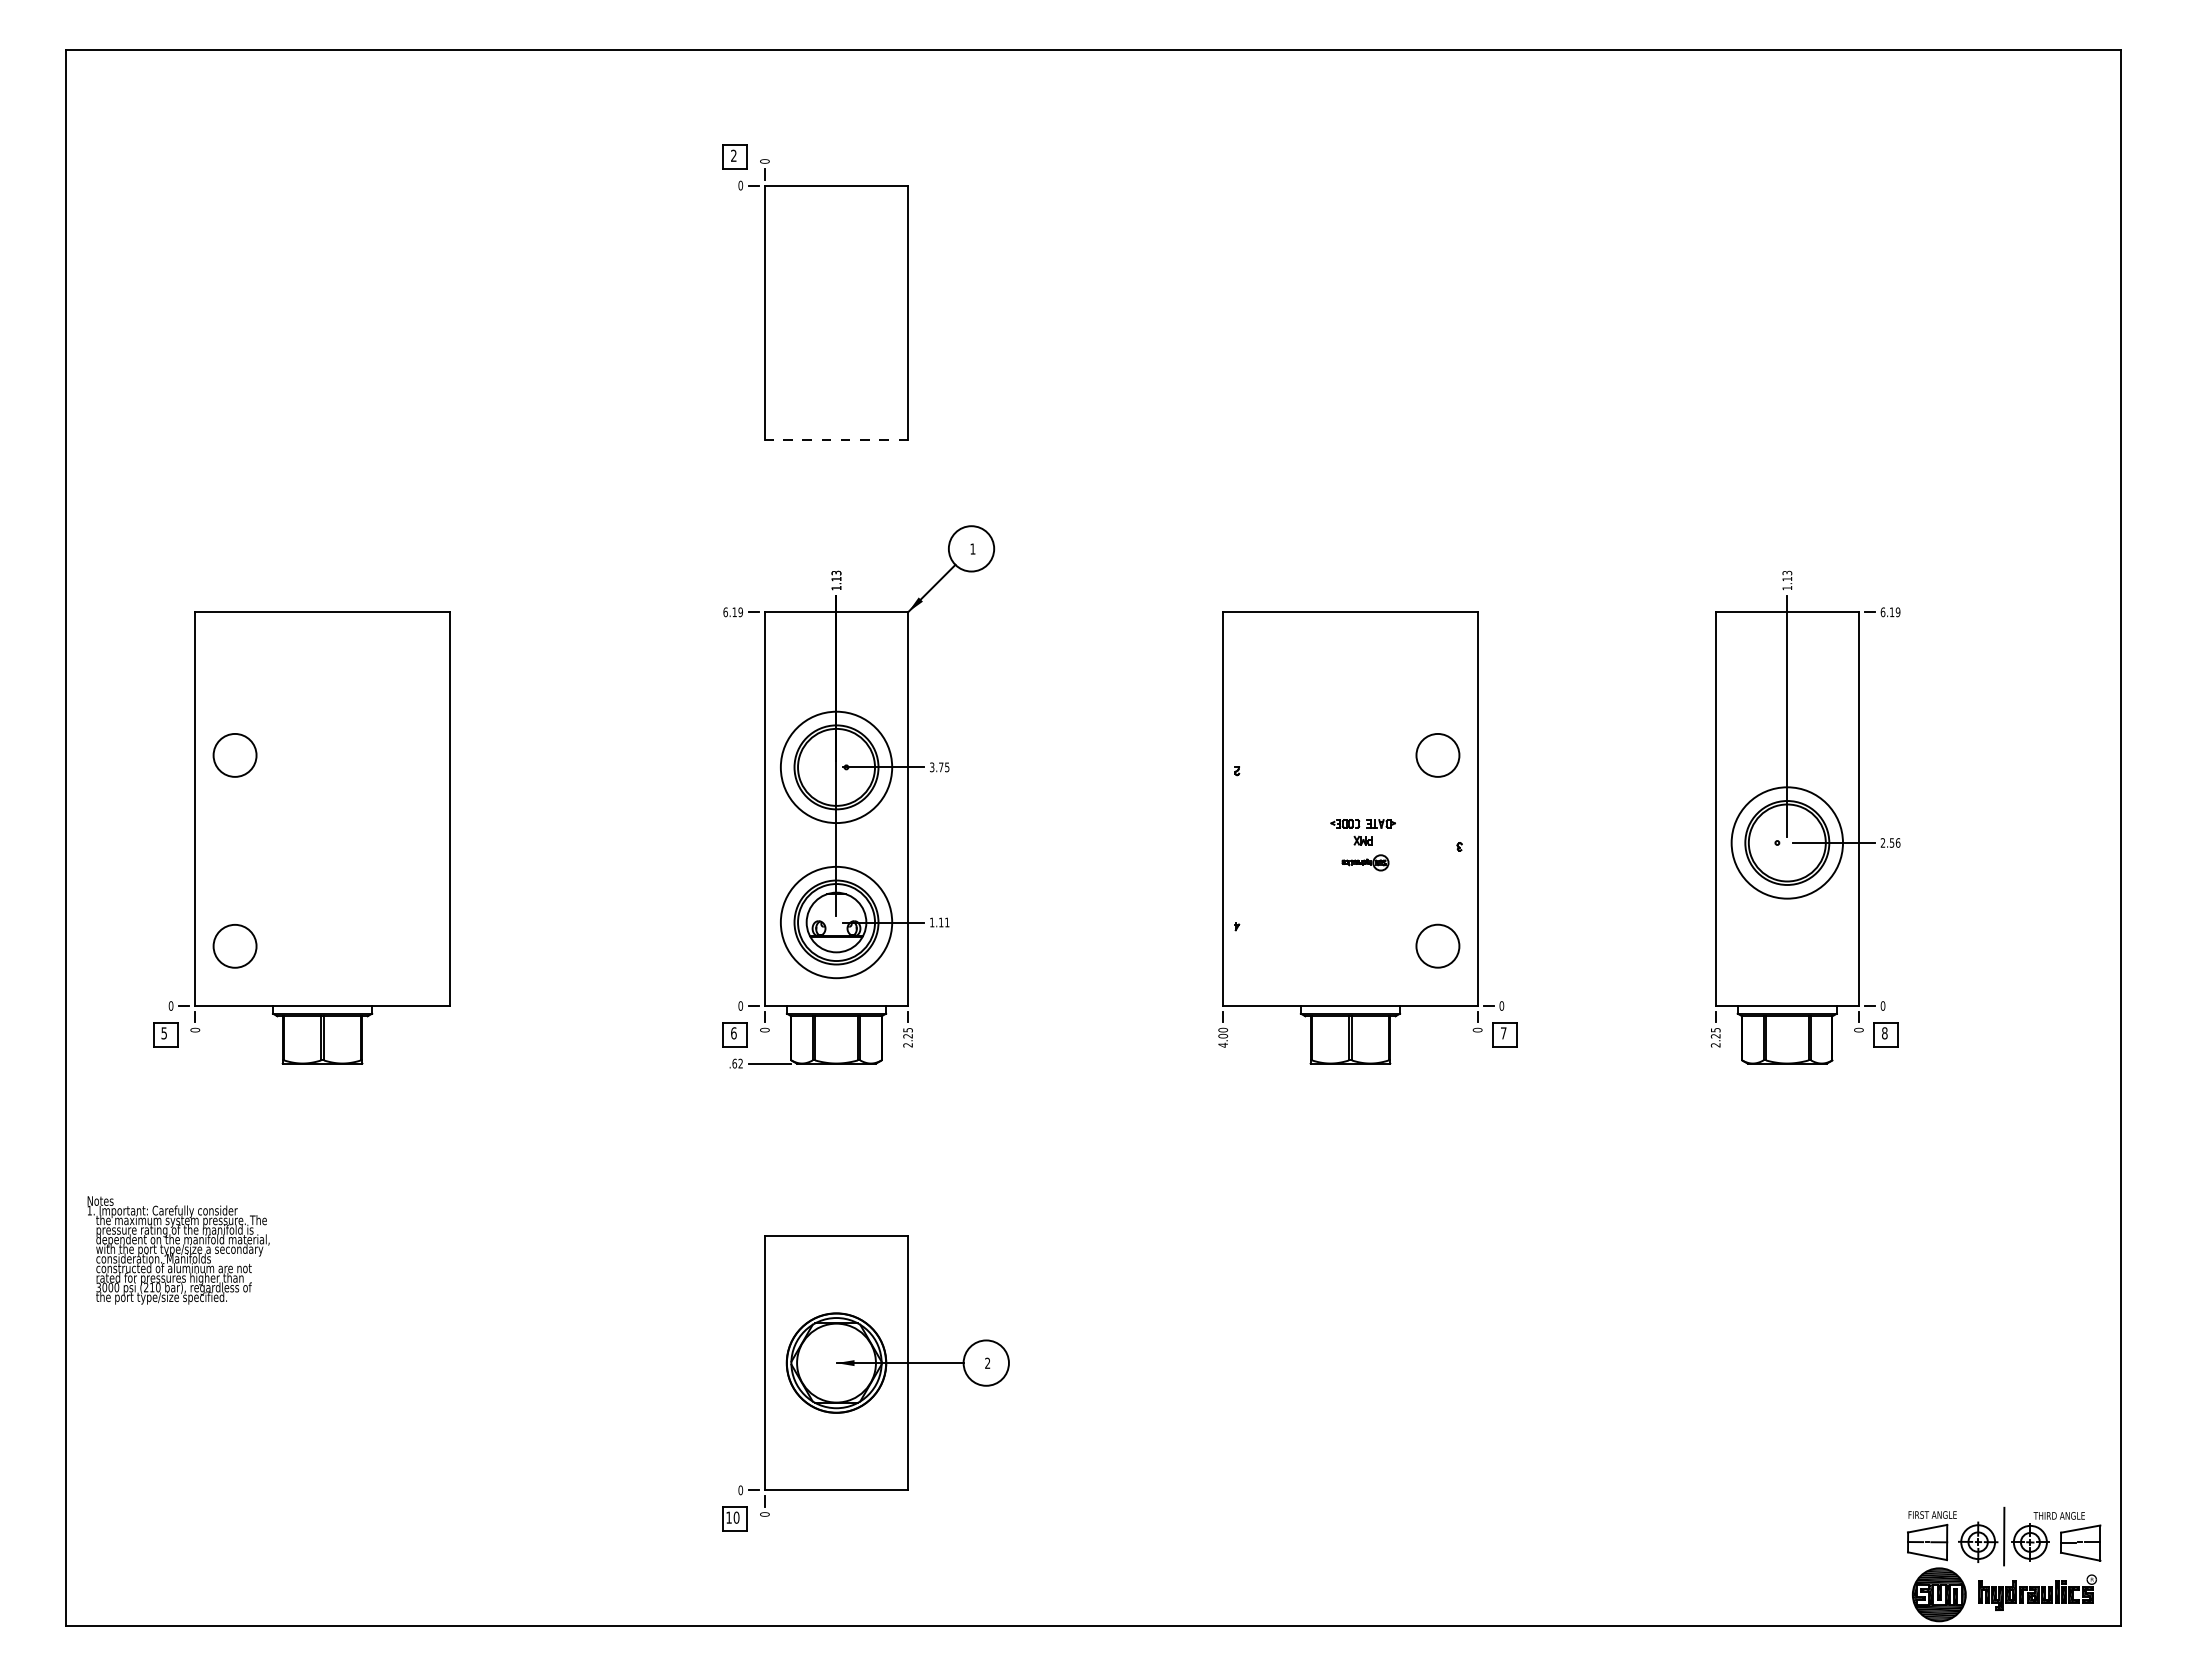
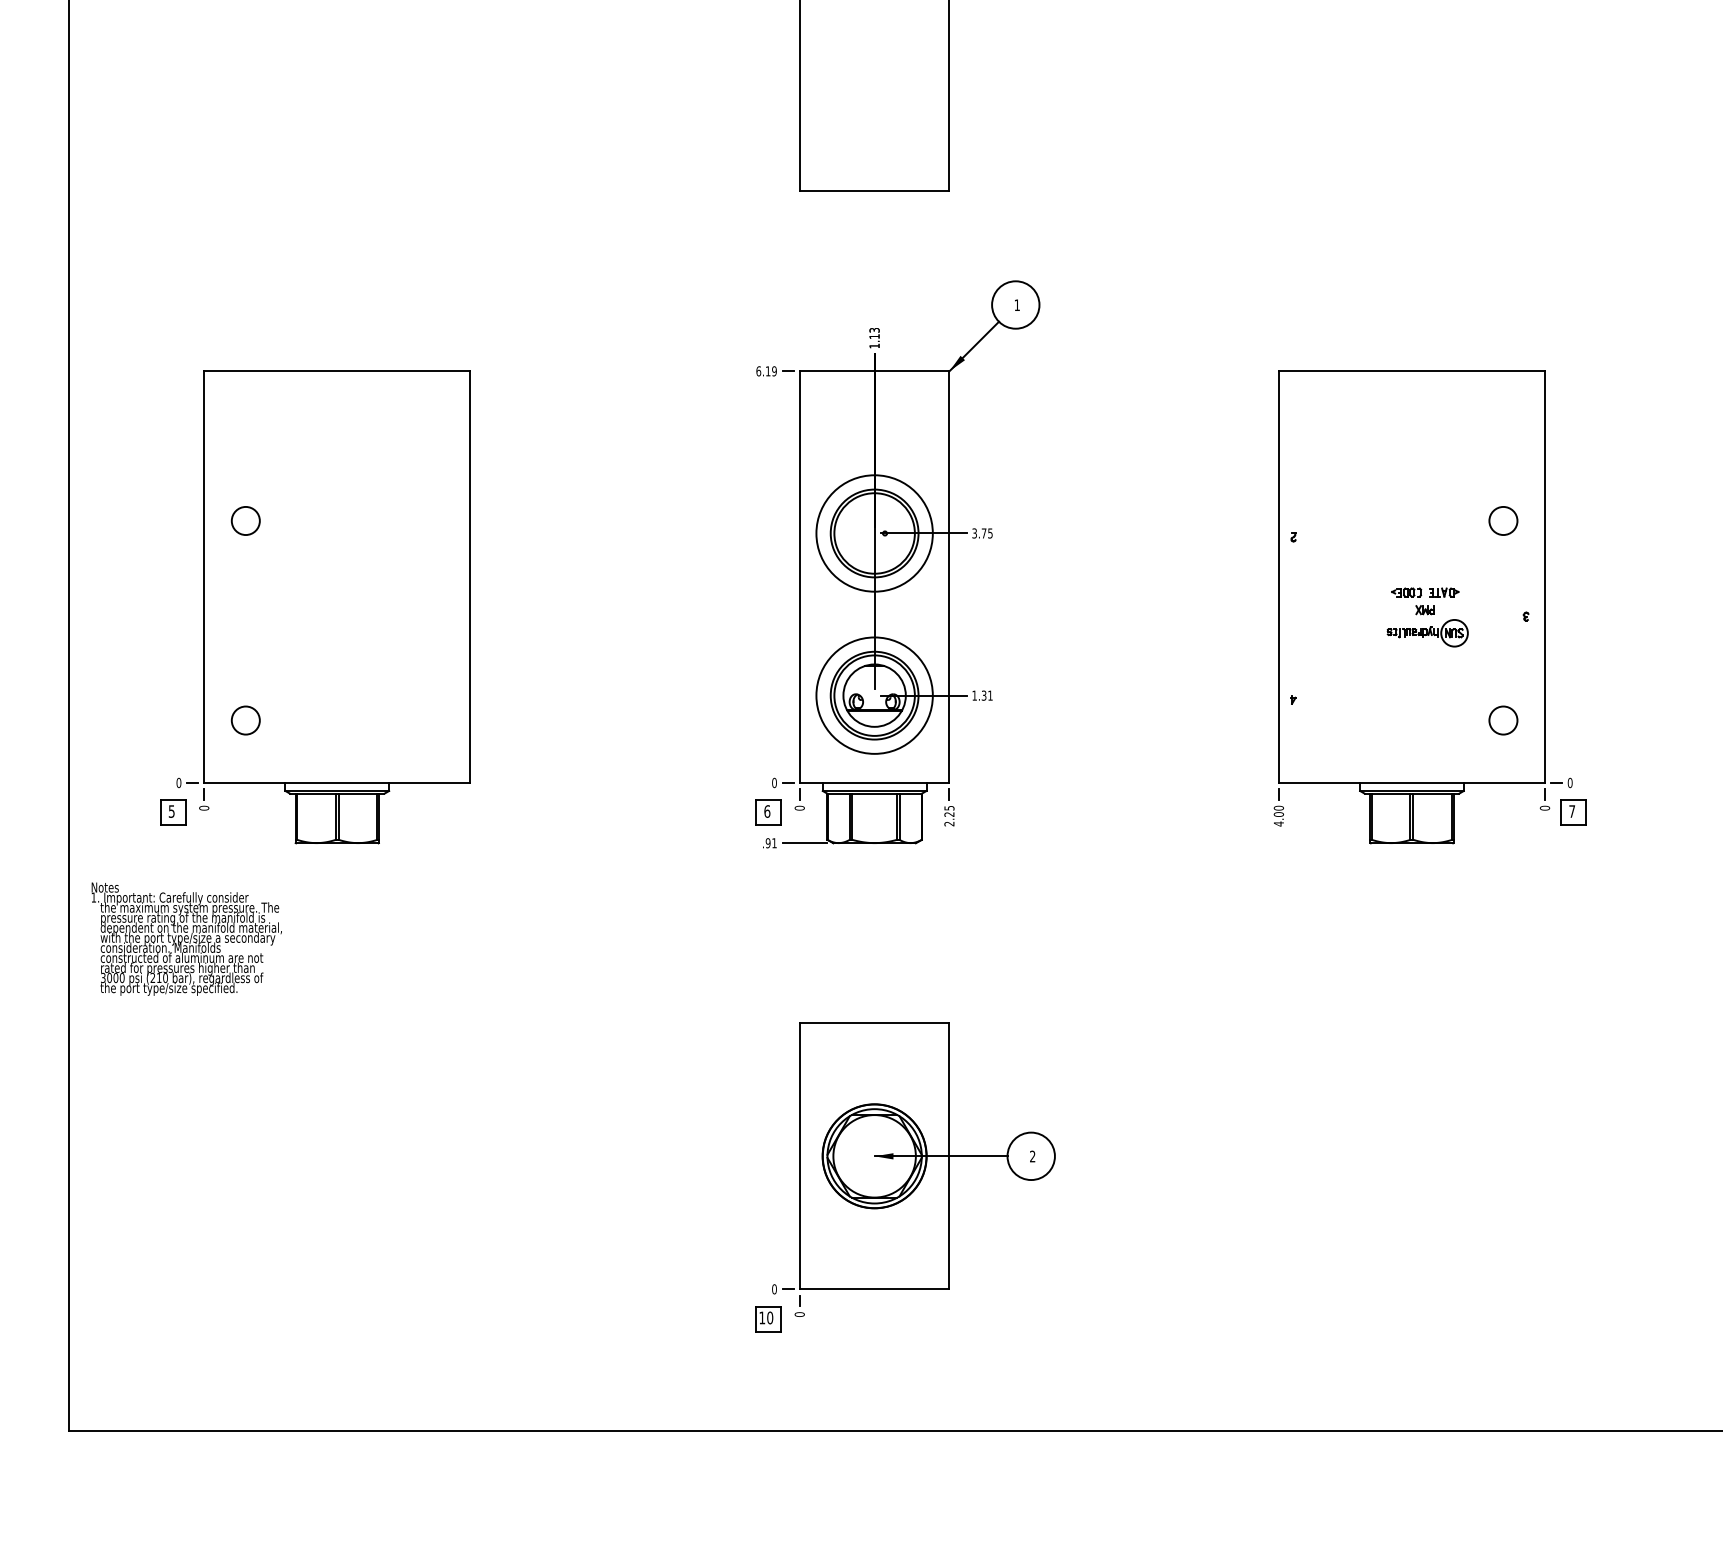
line: (836, 440) -> (874, 191), dashed -> solid
circle: (234, 755) -> (245, 521), size x0.62
circle: (1437, 755) -> (1502, 521), size x0.62
part: (1365, 862) -> (1427, 632), size x1.67
text: (941, 922) -> (984, 695), 1.11 -> 1.31
circle: (234, 945) -> (245, 719), size x0.62
circle: (1437, 946) -> (1502, 720), size x0.62
text: (737, 1063) -> (771, 843), .62 -> .91
text: (178, 1250) -> (186, 939), moved

